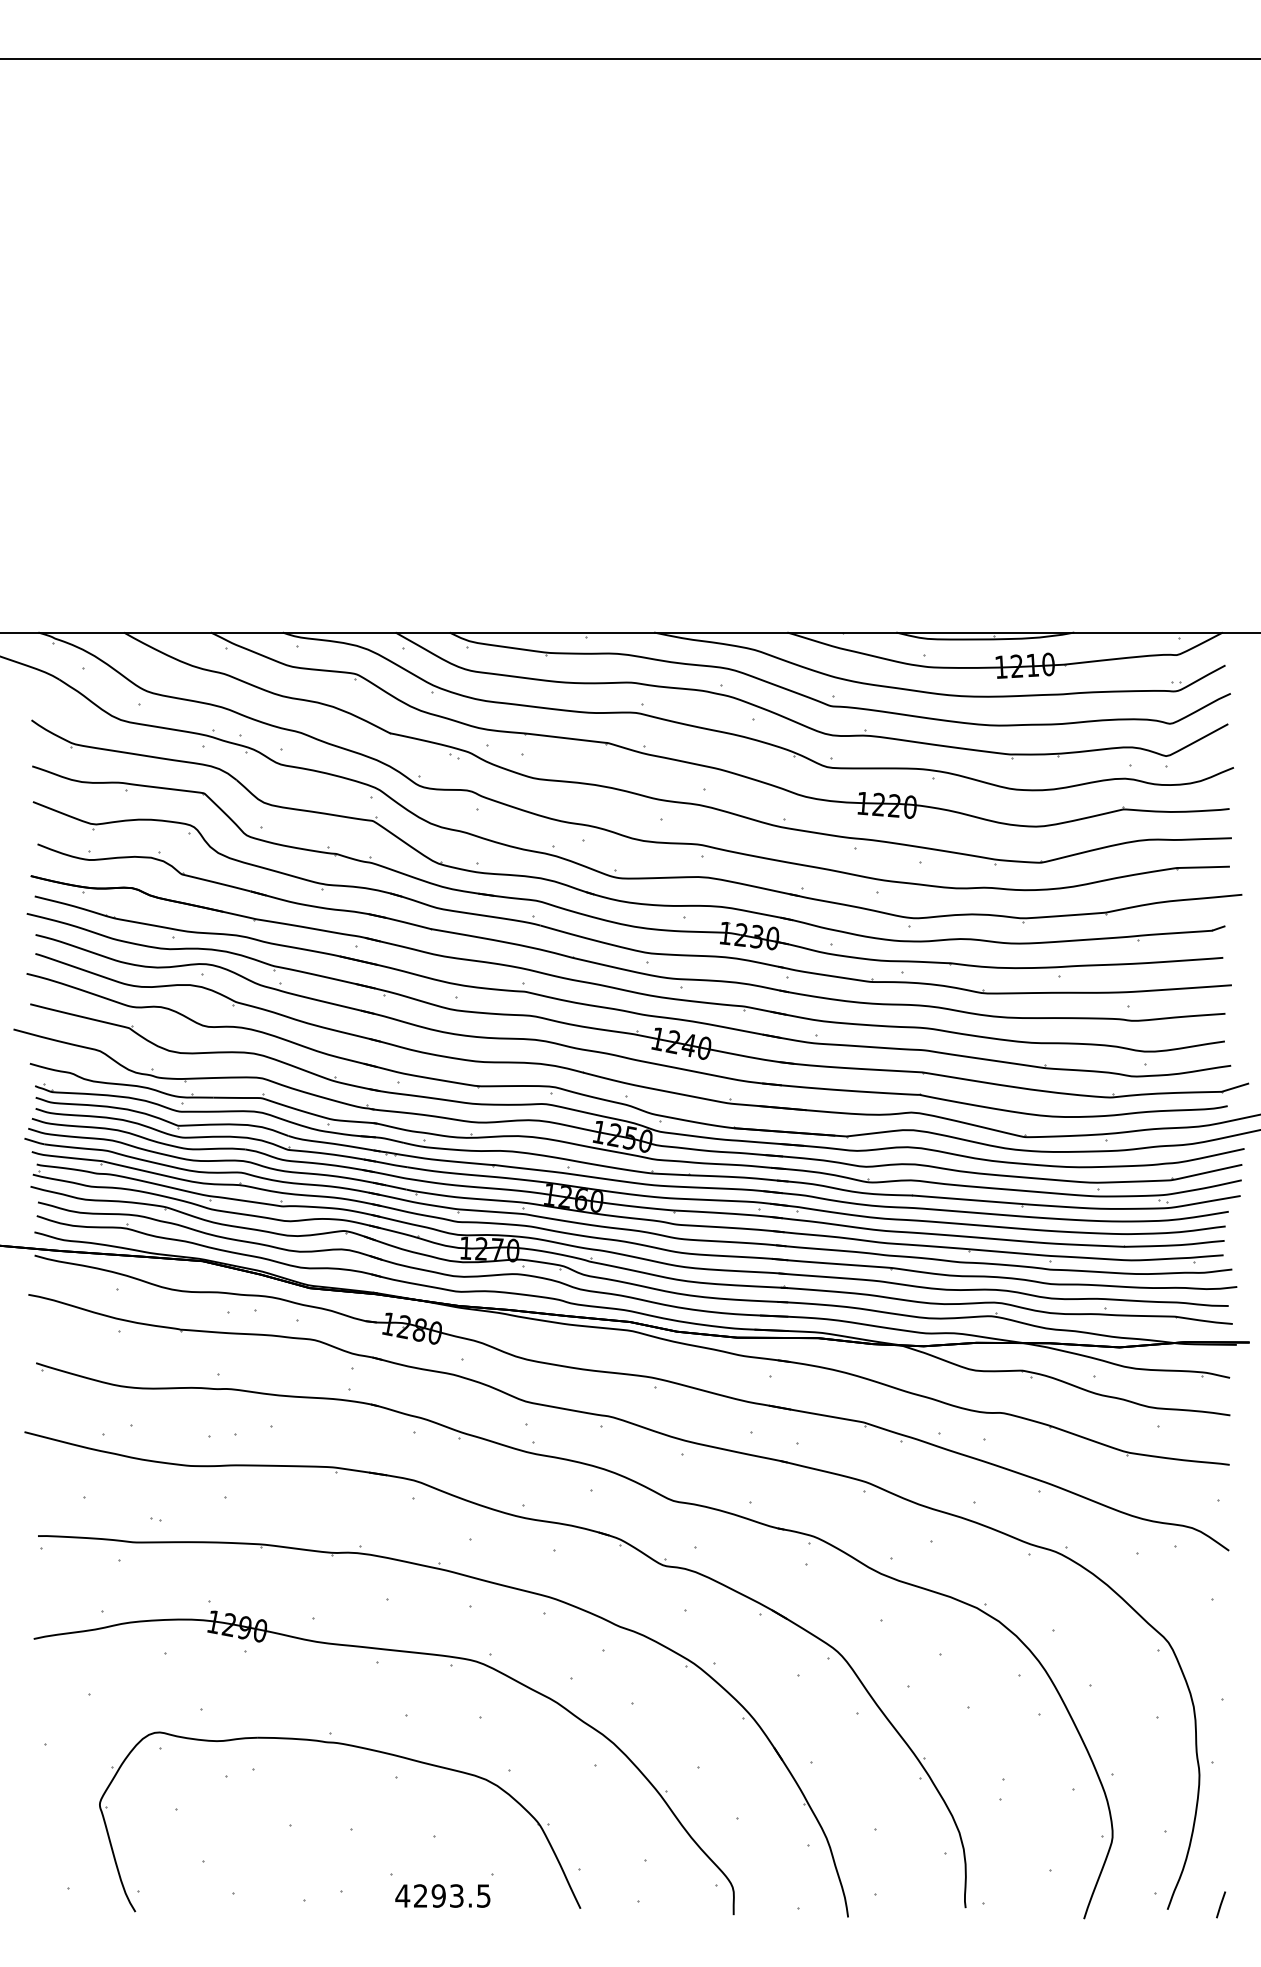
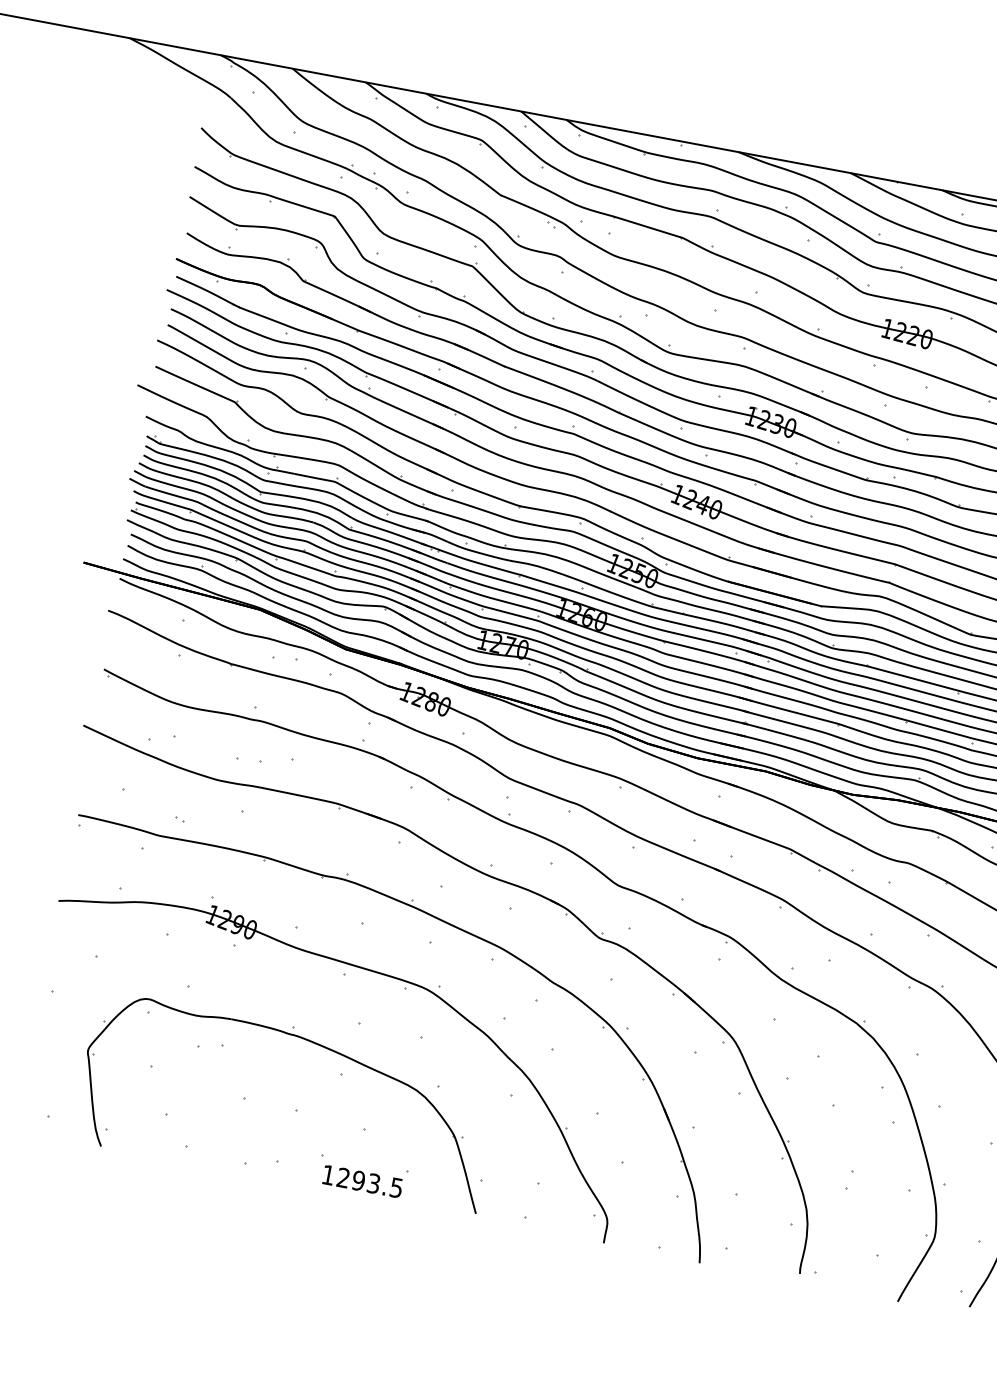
text: (402, 1895) -> (328, 1174), 4293.5 -> 1293.5

